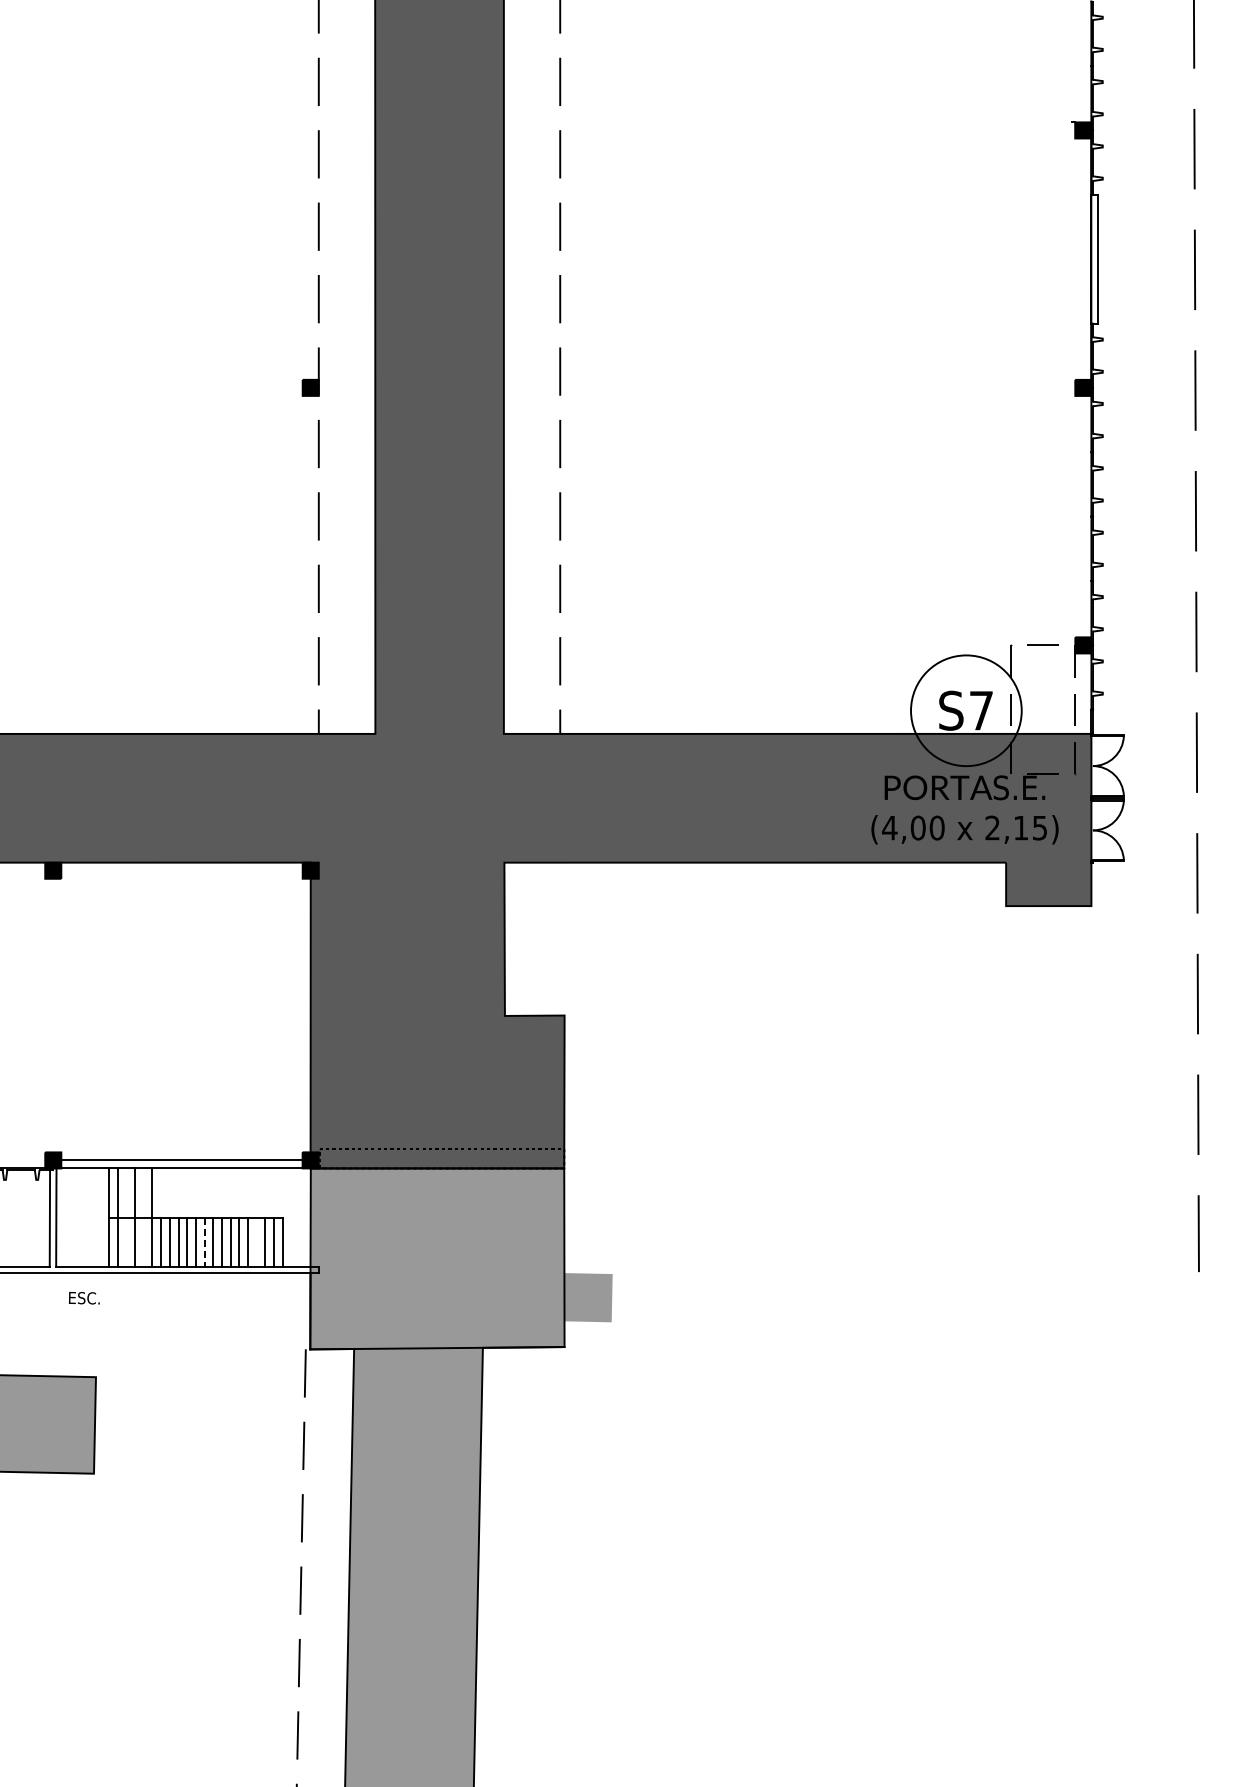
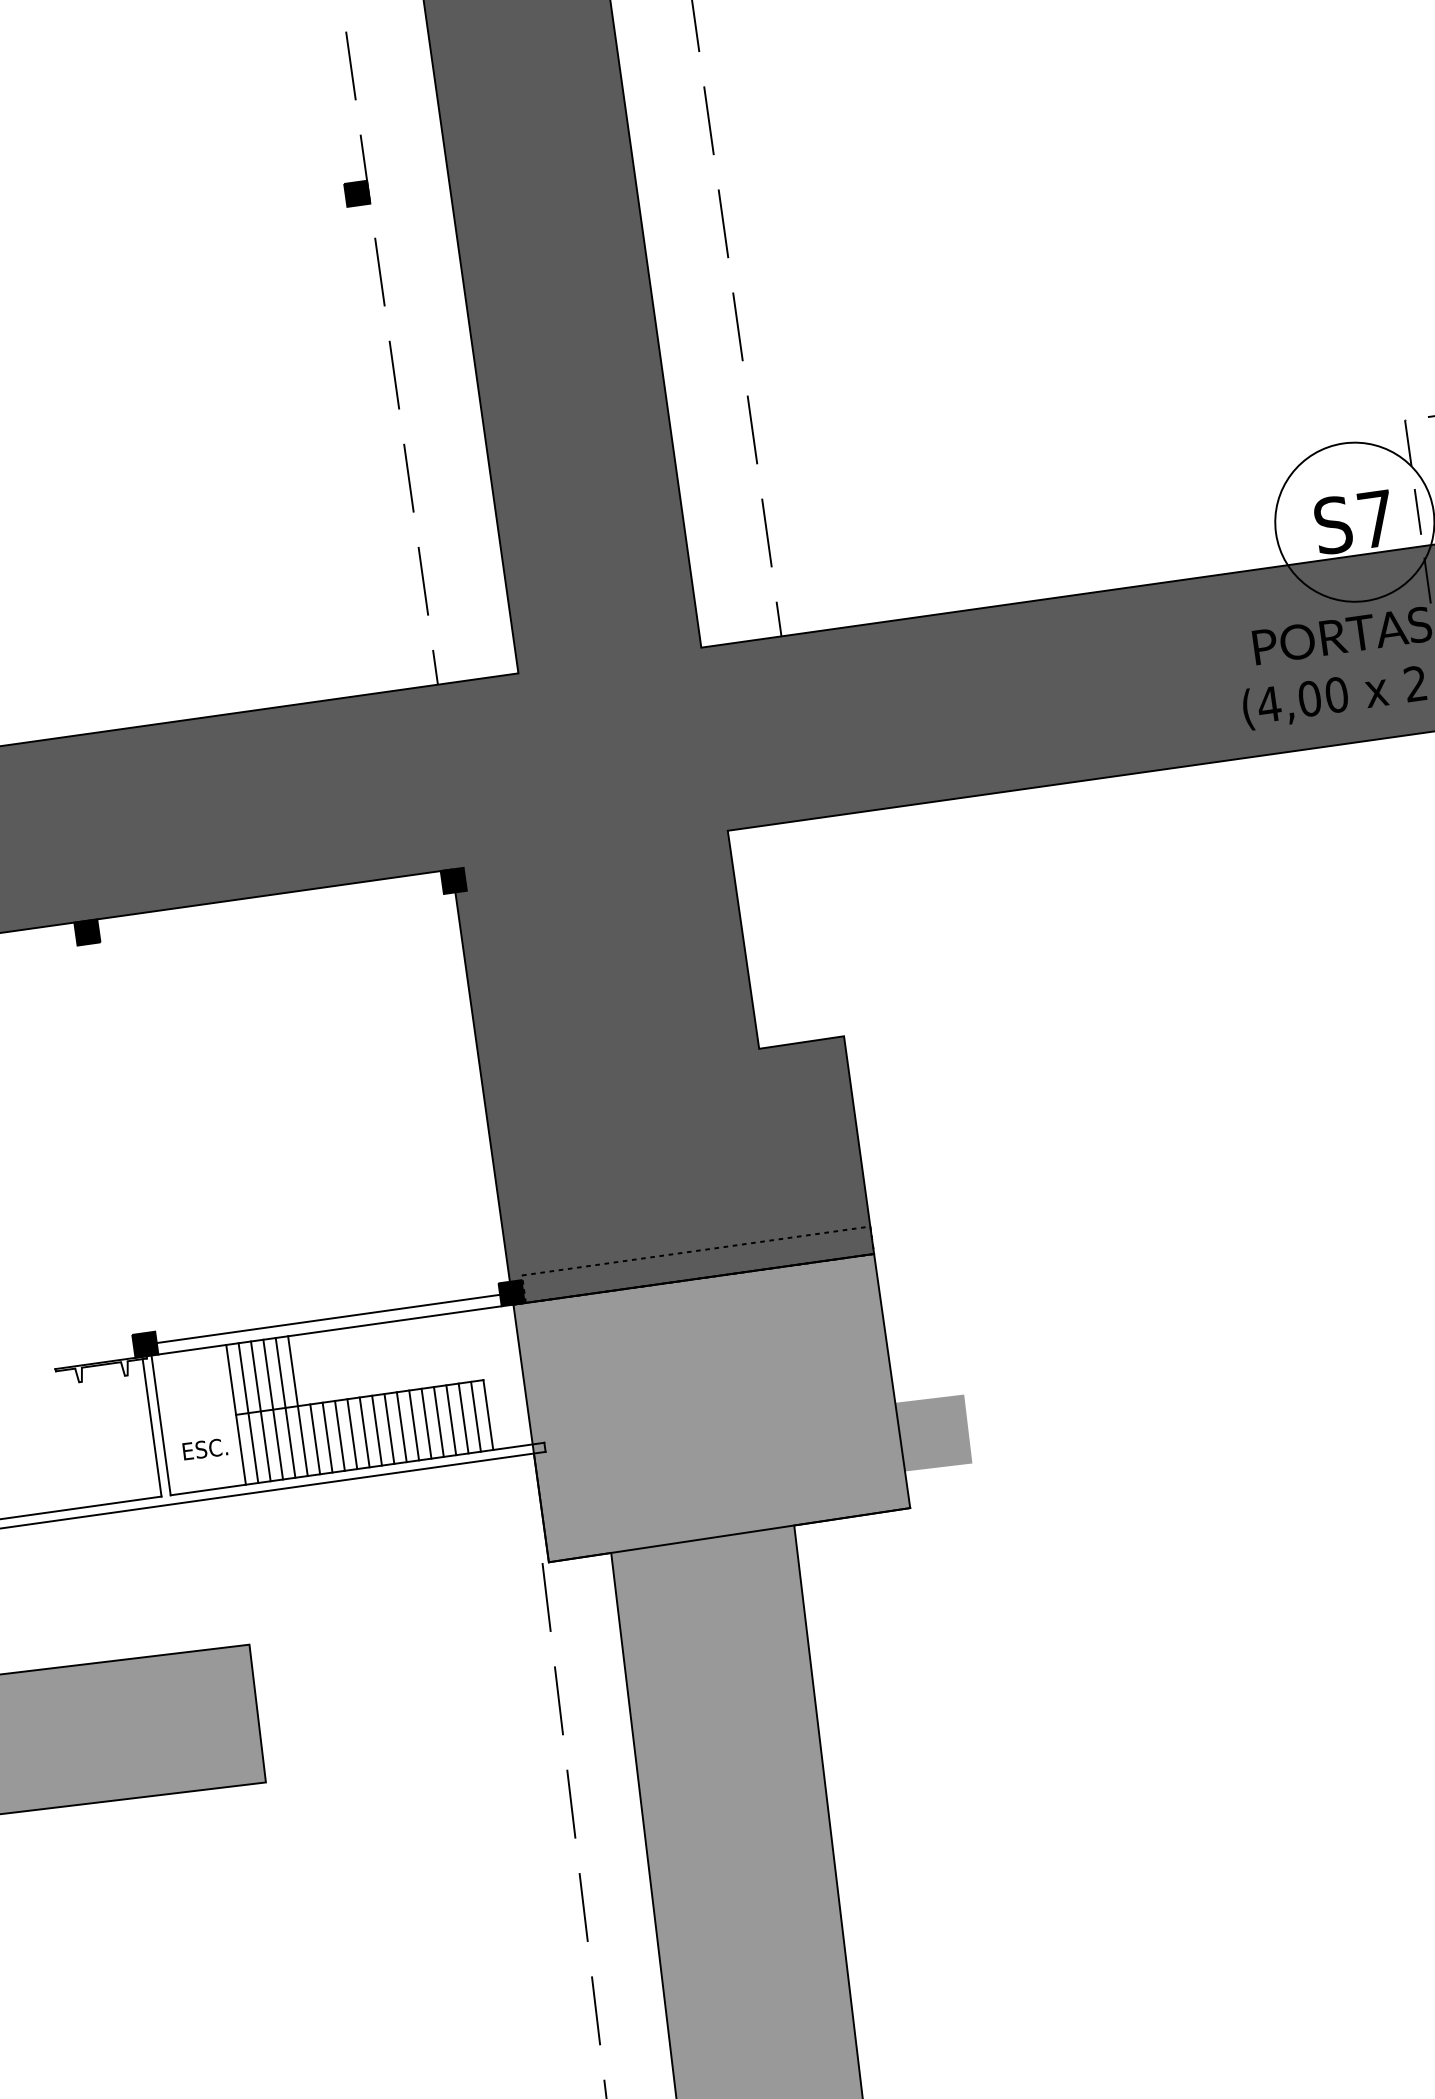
line: (126, 1217) -> (260, 1411), added
line: (143, 1217) -> (285, 1407), added
line: (256, 1241) -> (450, 1419), added
line: (204, 1242) -> (376, 1431), dashed -> solid
text: (84, 1298) -> (205, 1449), moved

